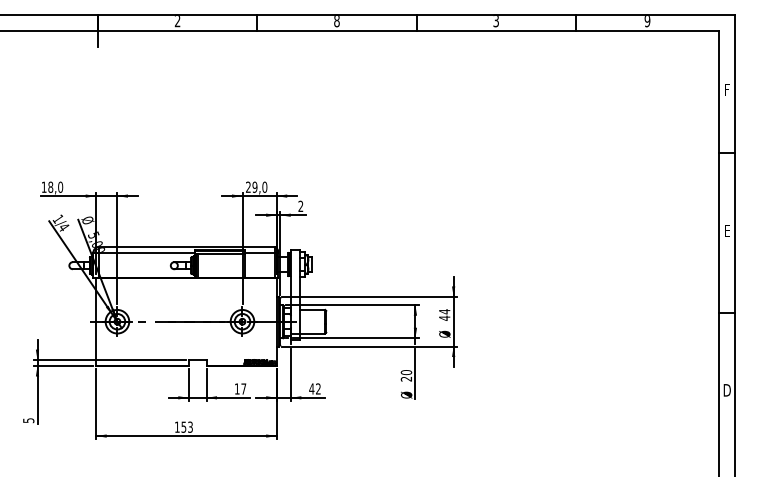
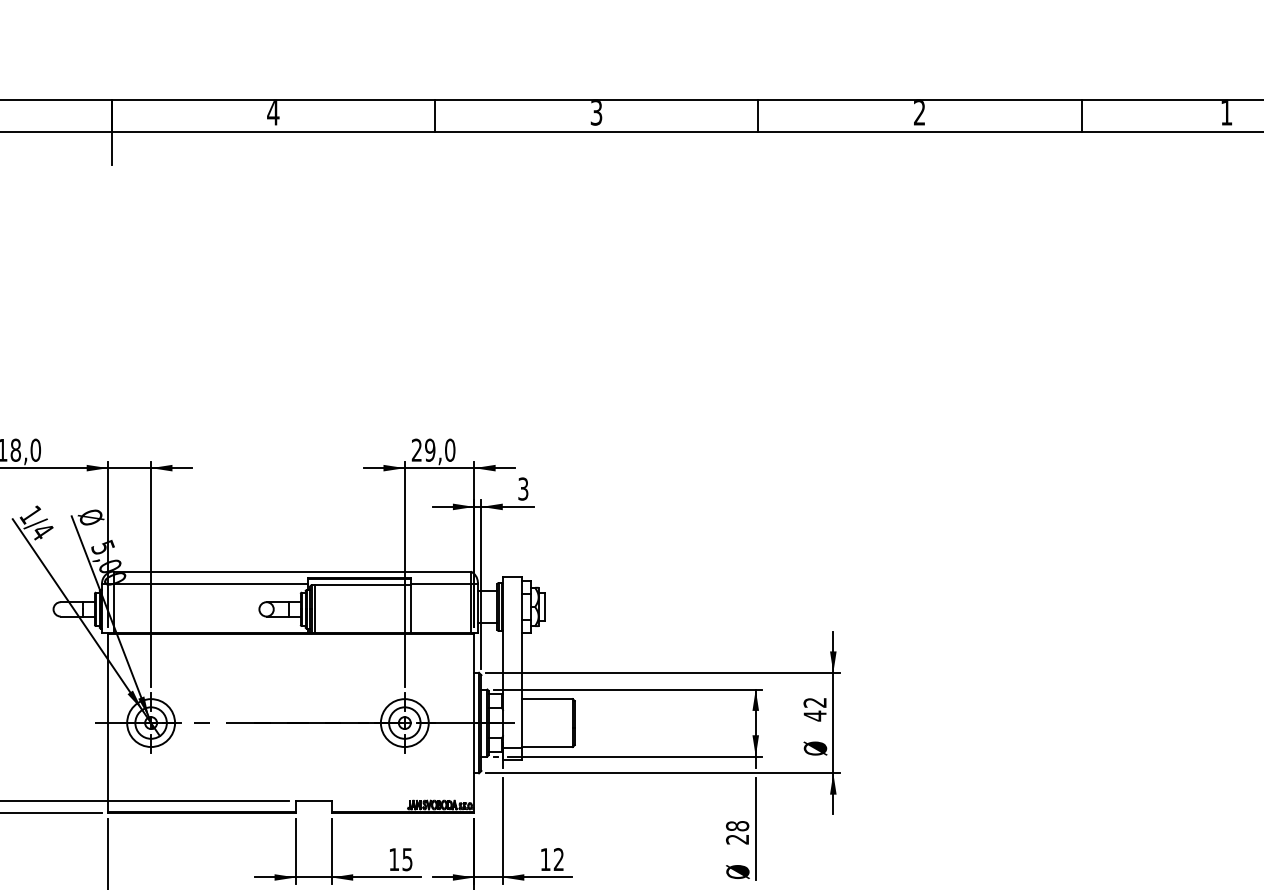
text: (177, 21) -> (272, 113), 2 -> 4
text: (336, 21) -> (595, 113), 8 -> 3
text: (495, 21) -> (918, 113), 3 -> 2
text: (647, 21) -> (1226, 113), 9 -> 1
text: (300, 206) -> (522, 489), 2 -> 3
text: (444, 311) -> (814, 702), 44 -> 42
text: (406, 372) -> (737, 826), 20 -> 28
text: (243, 388) -> (406, 858), 17 -> 15
text: (311, 388) -> (544, 858), 42 -> 12

